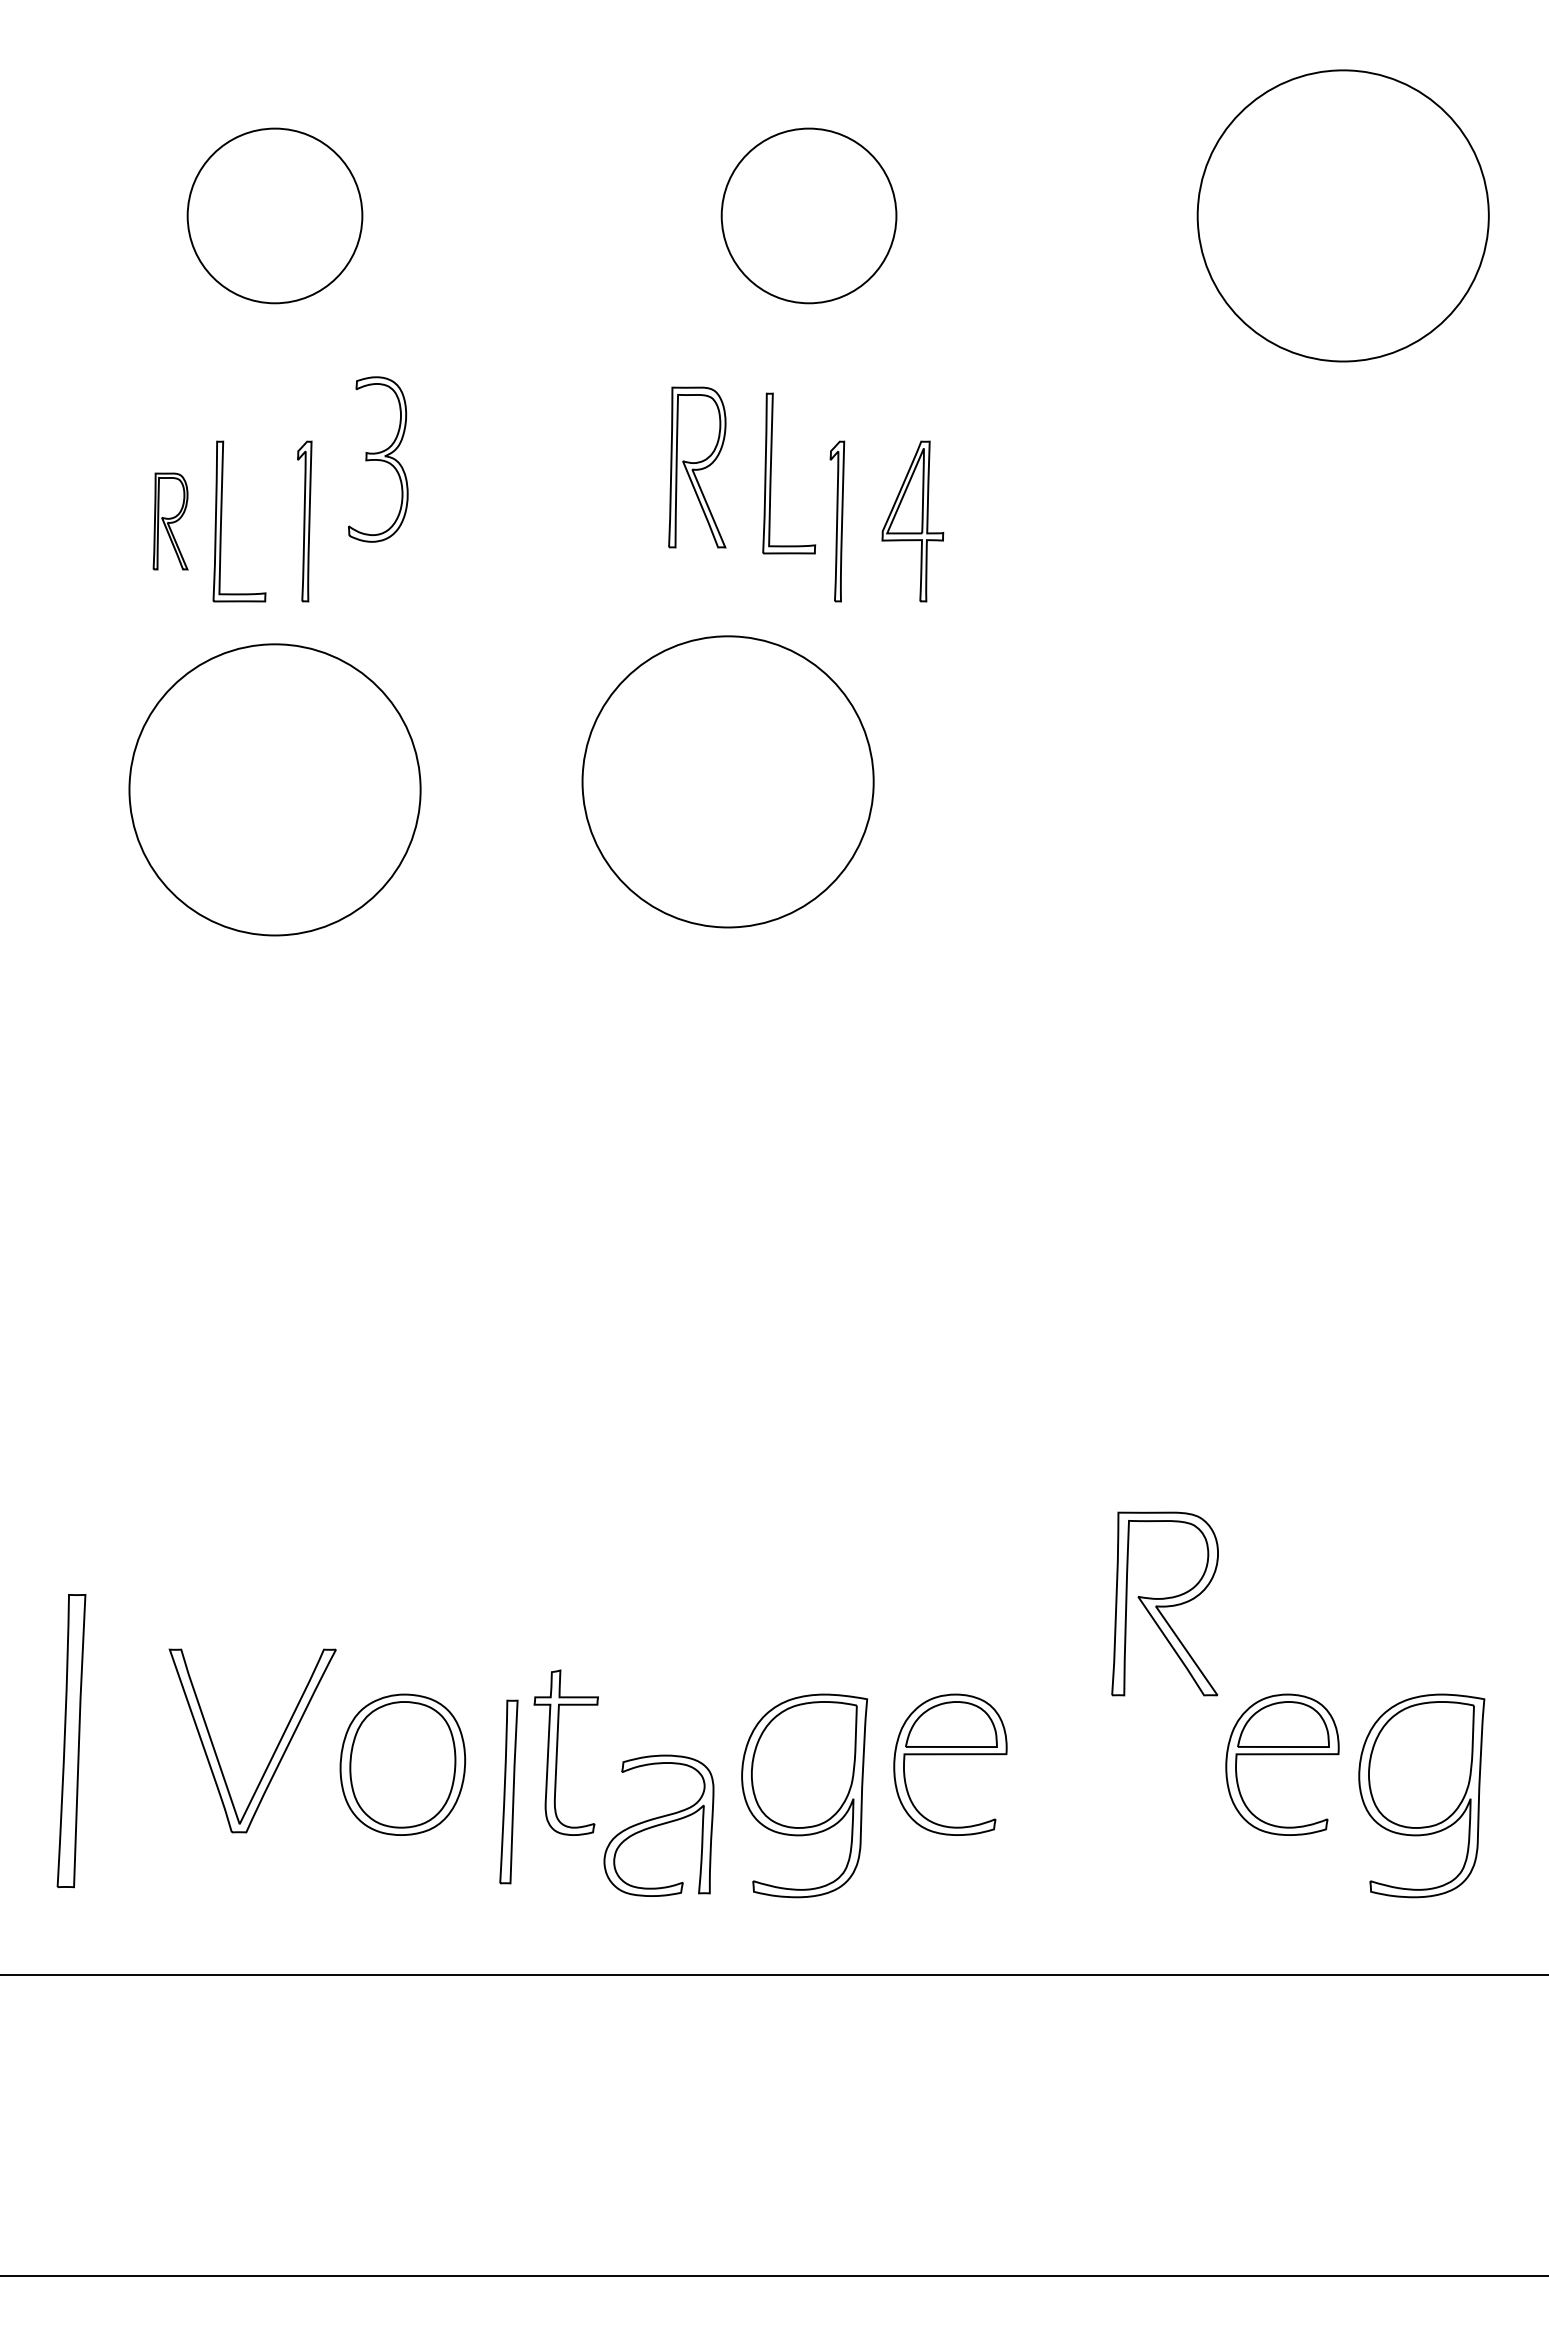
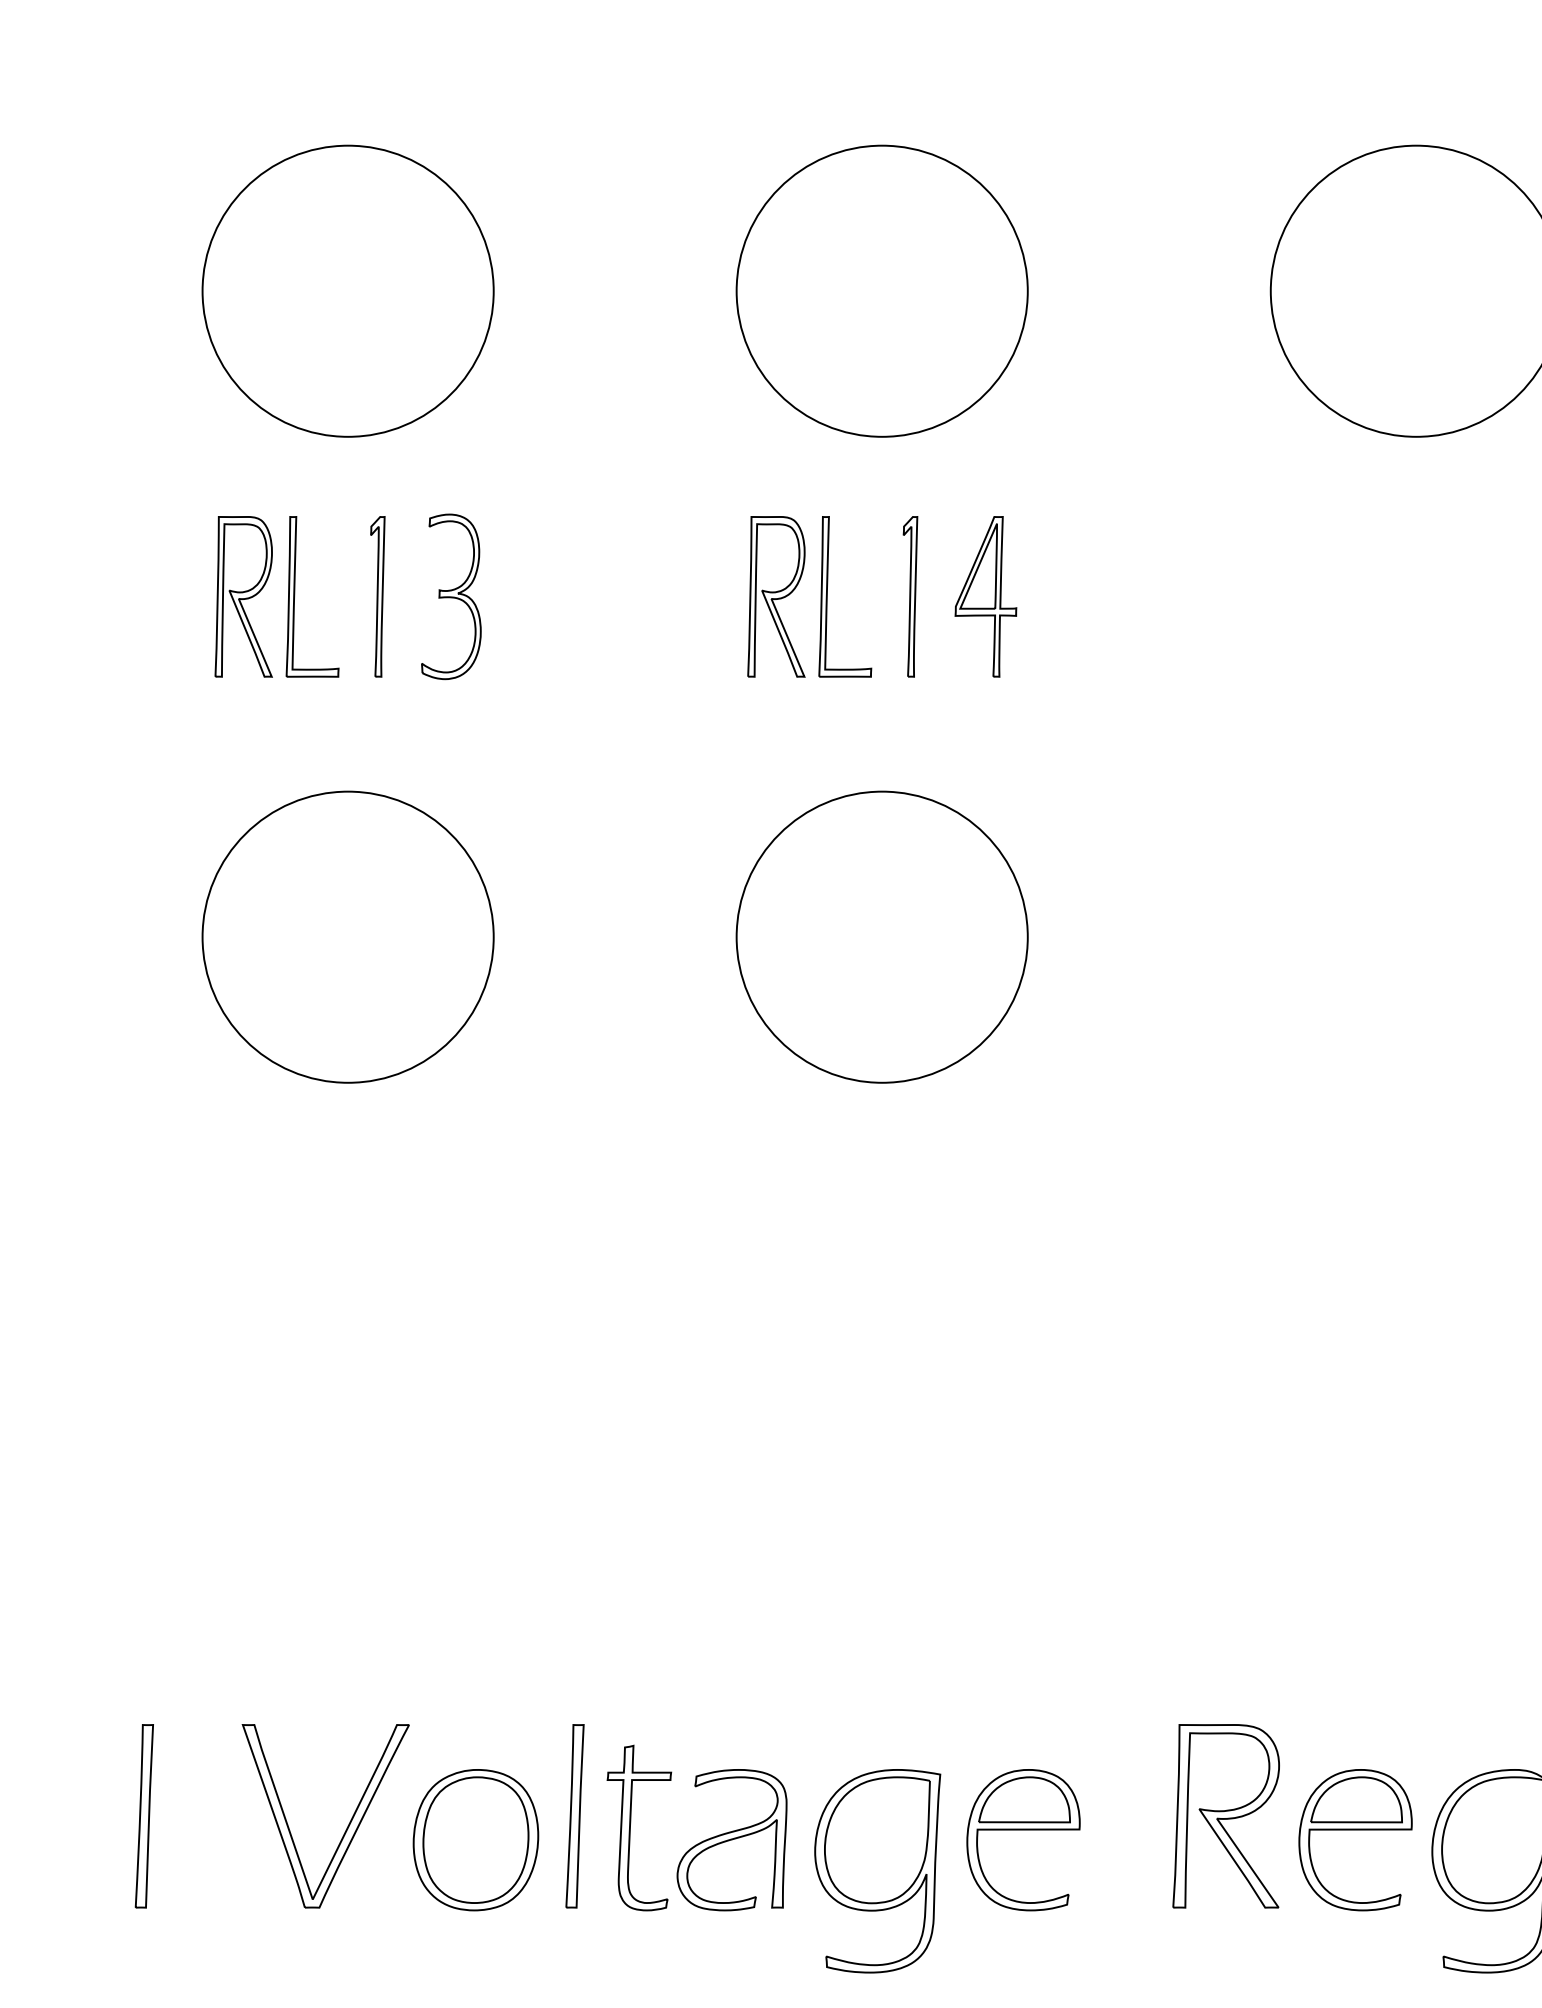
part: (274, 215) -> (347, 290), size x1.67
part: (808, 215) -> (881, 290), size x1.67
part: (378, 459) -> (451, 596), moved
part: (697, 467) -> (776, 596), moved
part: (771, 473) -> (827, 596), moved
part: (170, 521) -> (243, 596), size x1.67
part: (727, 781) -> (881, 936), moved
part: (274, 789) -> (347, 936), moved
part: (1164, 1603) -> (1225, 1815), moved
part: (70, 1740) -> (143, 1815), size x0.62
part: (508, 1791) -> (574, 1815), moved
part: (658, 1825) -> (731, 1839), moved

